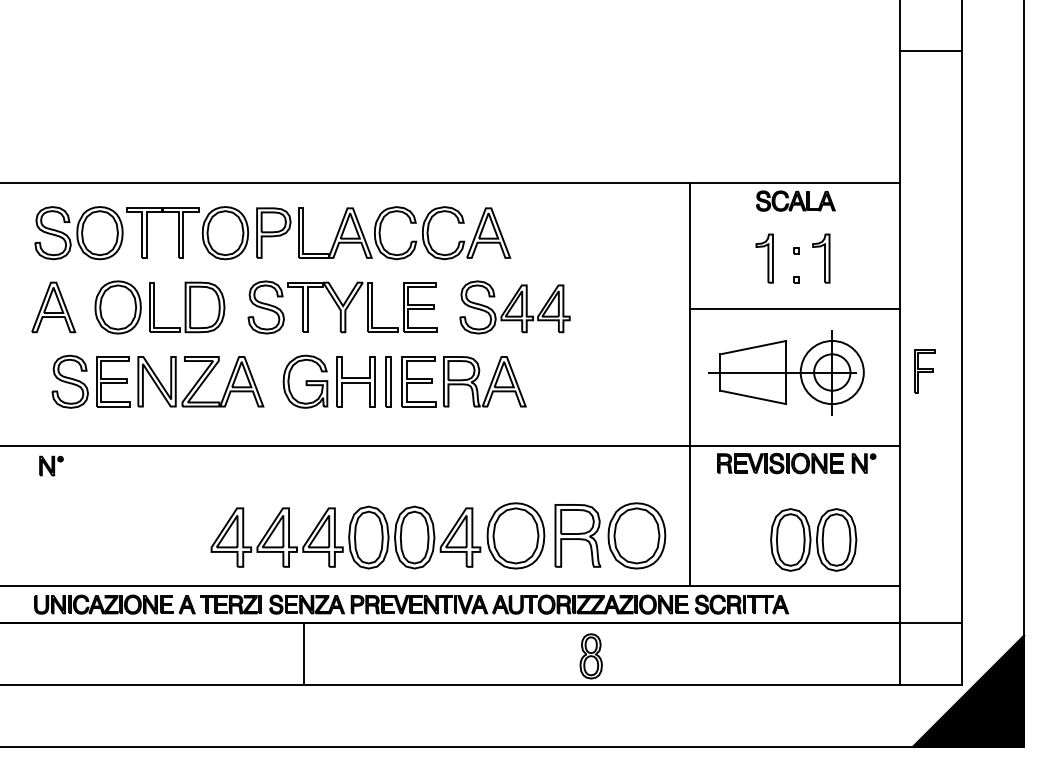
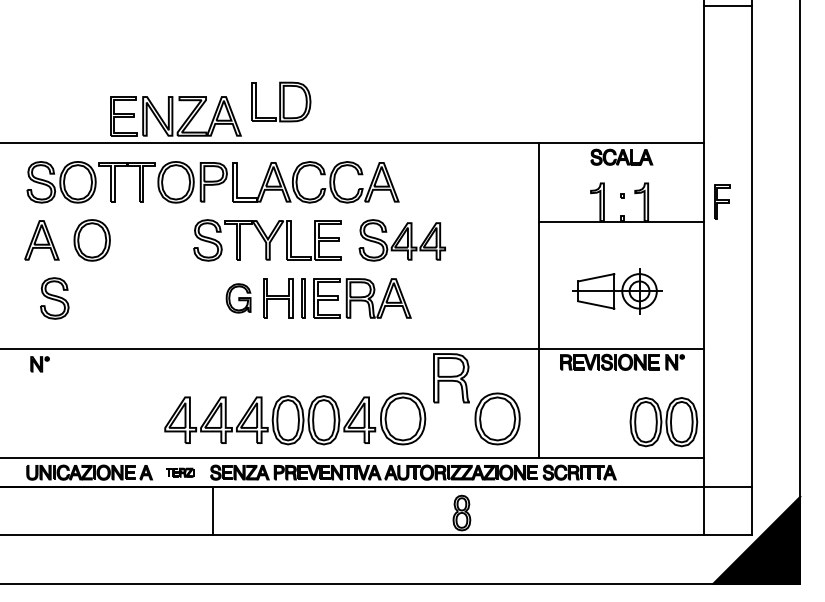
line: (931, 51) -> (727, 5), moved
part: (187, 307) -> (281, 102), moved
line: (794, 308) -> (620, 221), moved
part: (924, 371) -> (722, 202), moved
part: (786, 372) -> (614, 291), size x0.7
part: (180, 381) -> (176, 116), moved
part: (305, 381) -> (238, 298), size x0.7
part: (577, 535) -> (451, 377), moved
part: (813, 539) -> (663, 421), moved
part: (230, 604) -> (180, 472), size x0.6
line: (304, 653) -> (212, 510), moved

